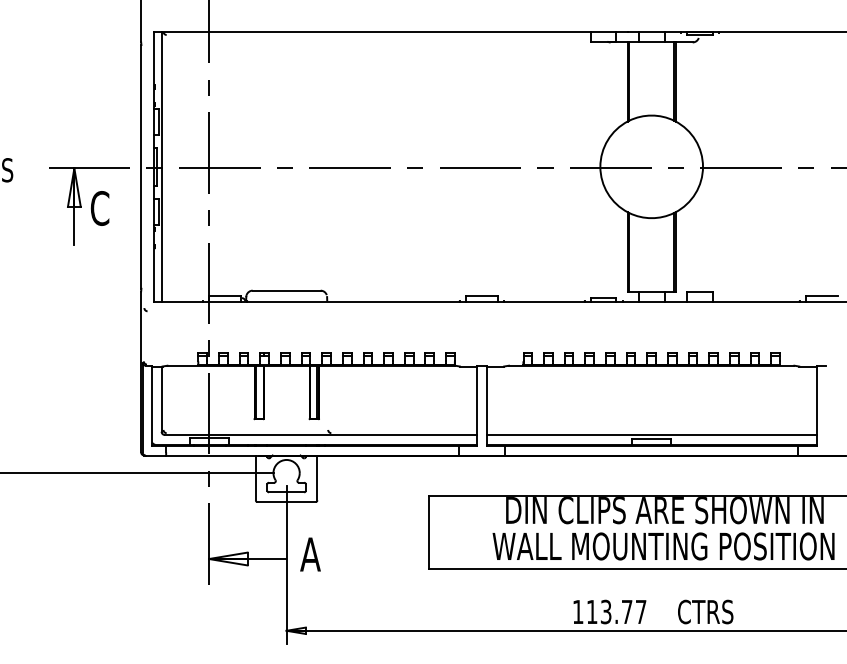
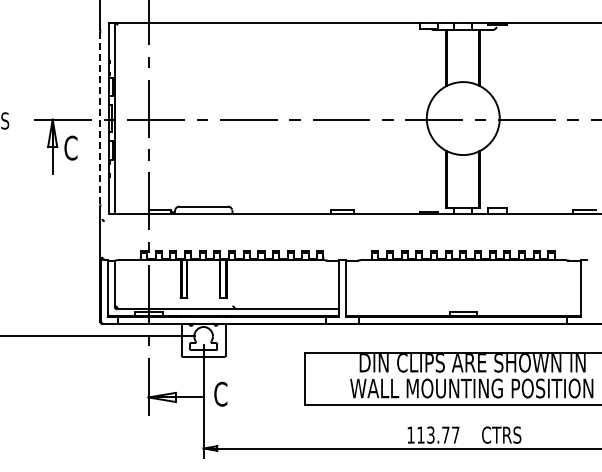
line: (141, 166) -> (100, 118), solid -> dashed
line: (651, 435) -> (463, 309), removed
text: (310, 553) -> (220, 393), A -> C

